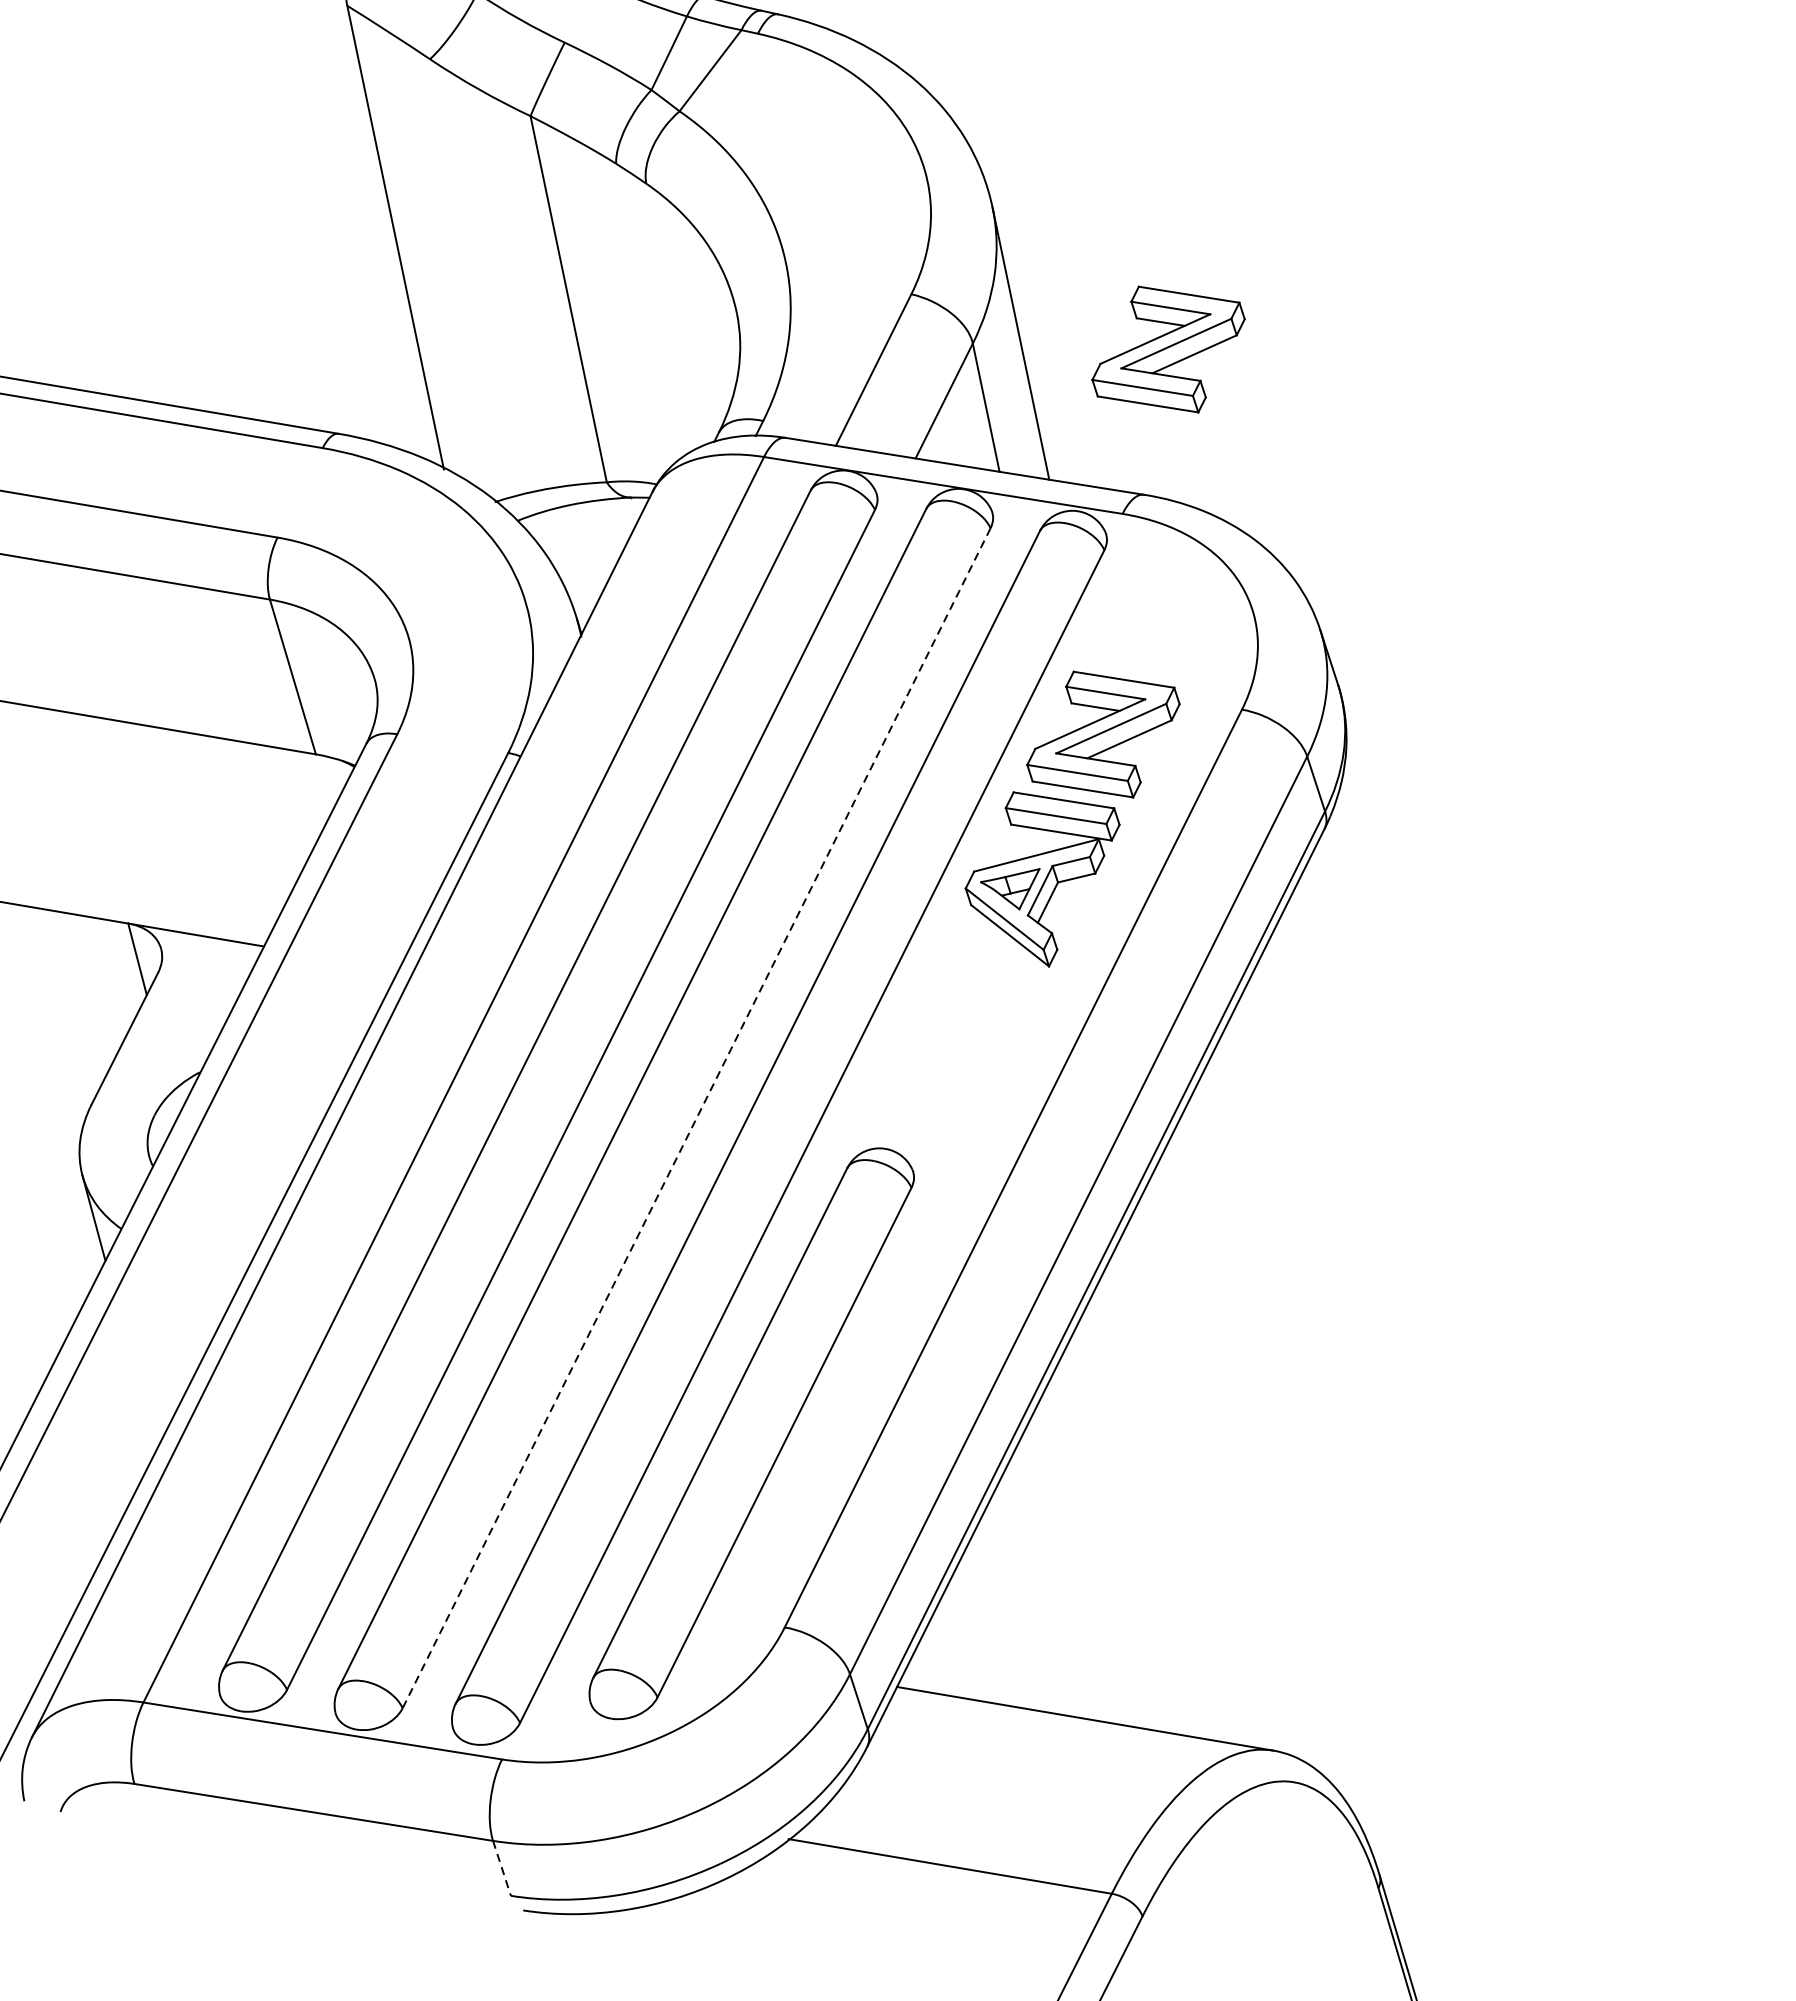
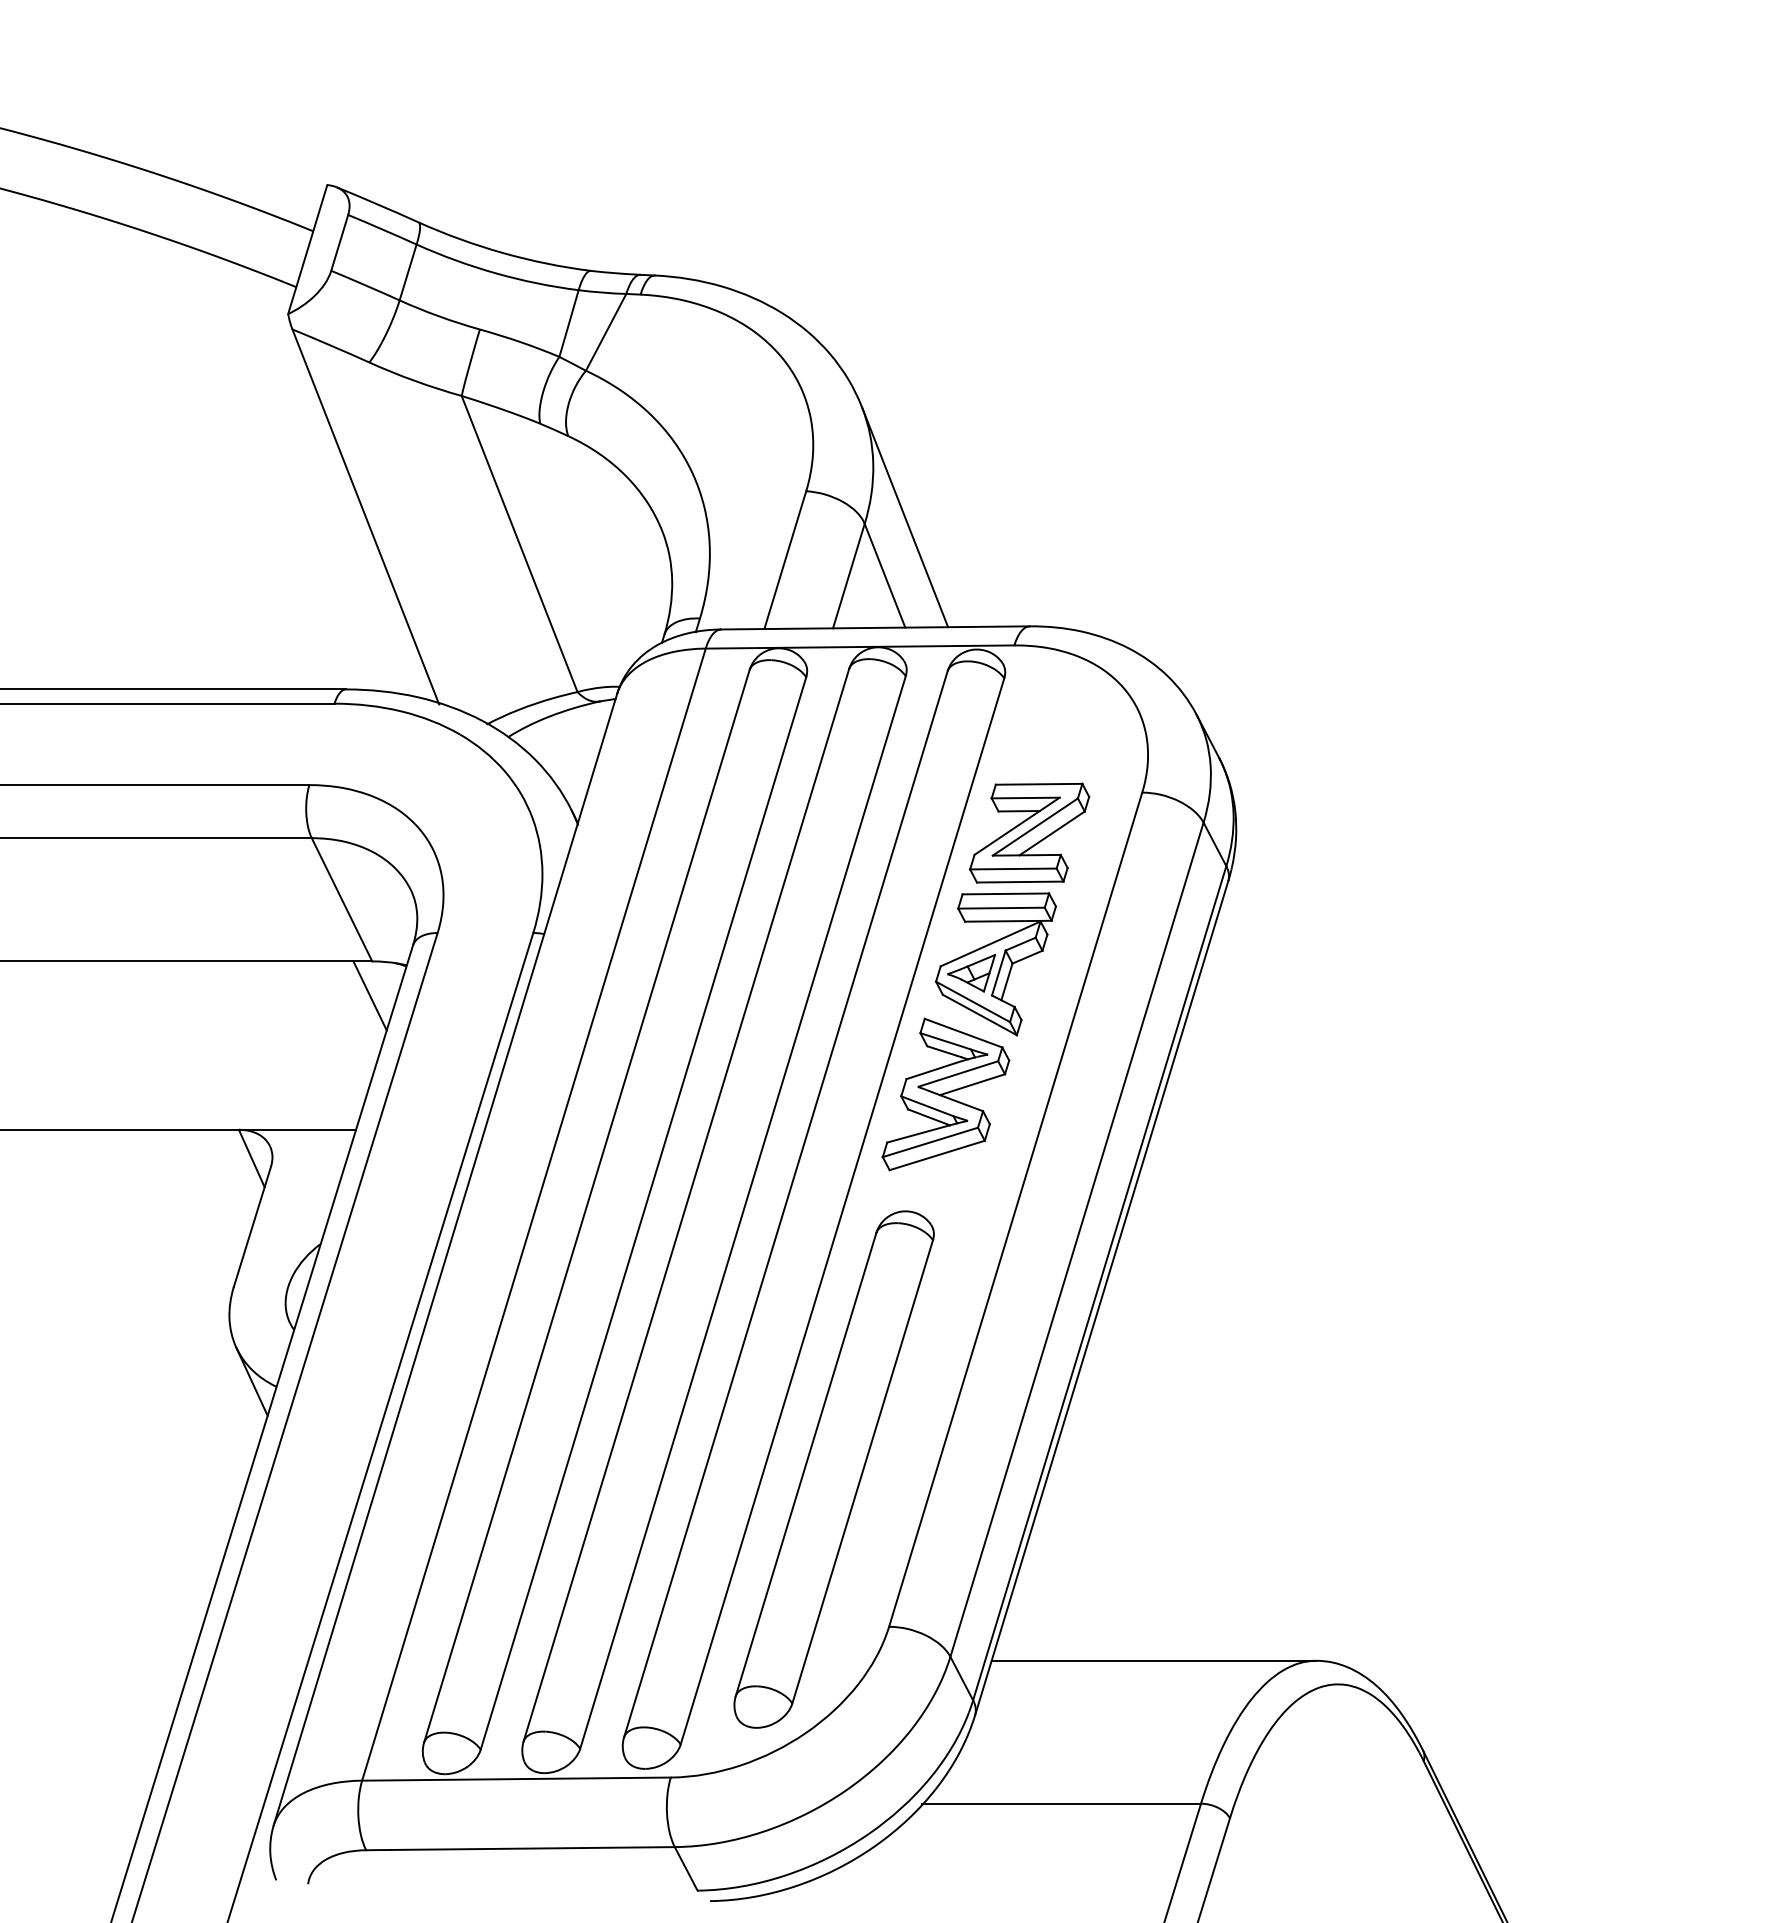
part: (1168, 348) -> (1029, 500), removed
line: (306, 793) -> (369, 995), added
part: (954, 1021) -> (945, 1094), added
line: (696, 1118) -> (742, 1212), dashed -> solid
line: (502, 1867) -> (686, 1868), dashed -> solid

